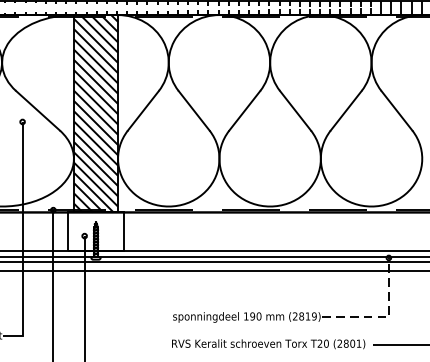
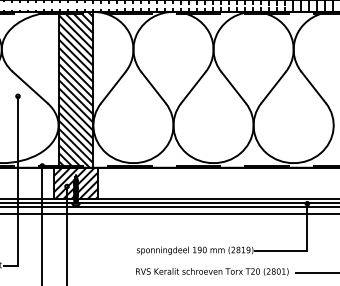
hatch: (95, 230) -> (75, 182), added
line: (386, 317) -> (305, 250), dashed -> solid

